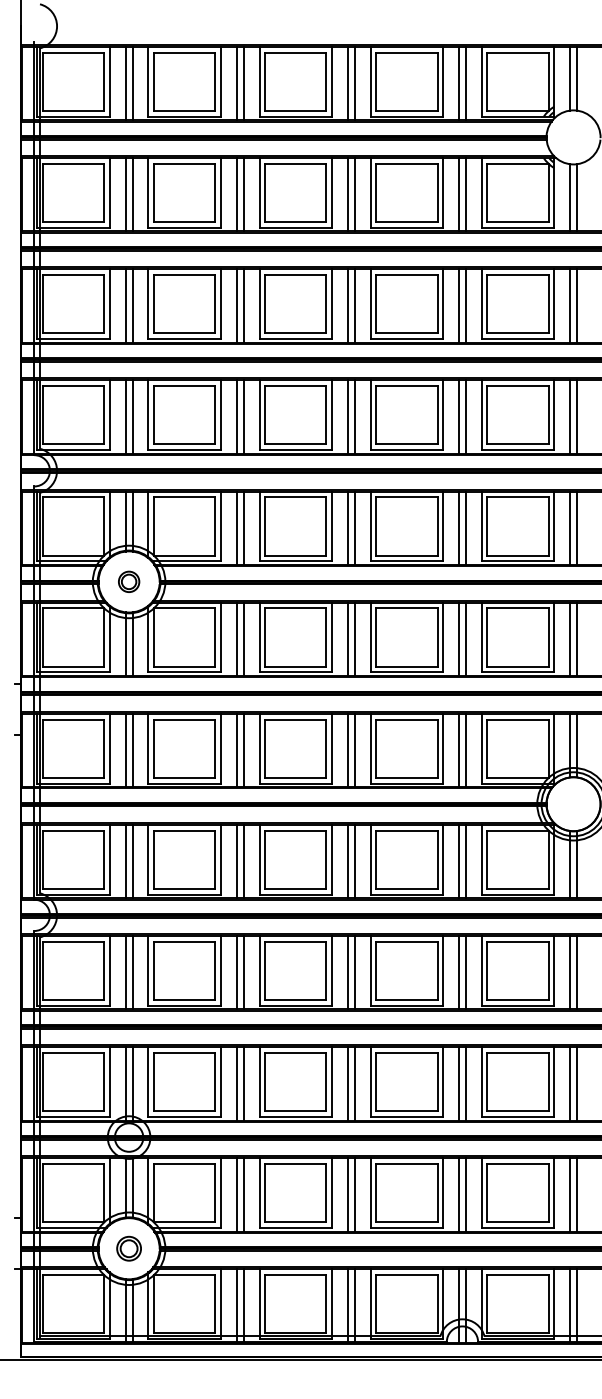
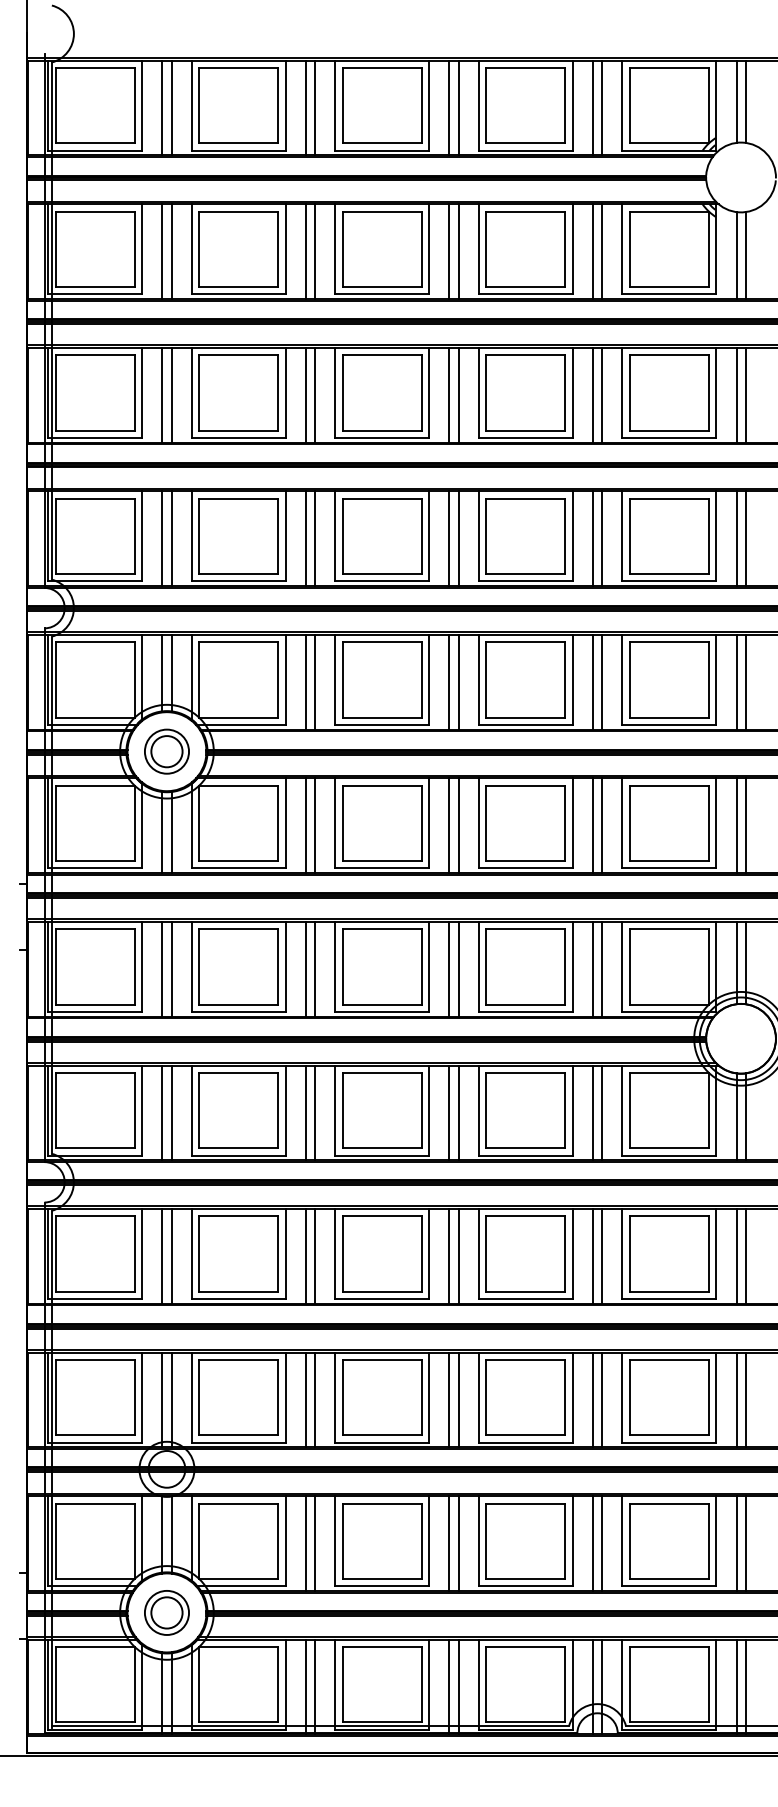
part: (128, 581) -> (166, 751), size x1.67
part: (128, 1248) -> (166, 1612), size x1.43

